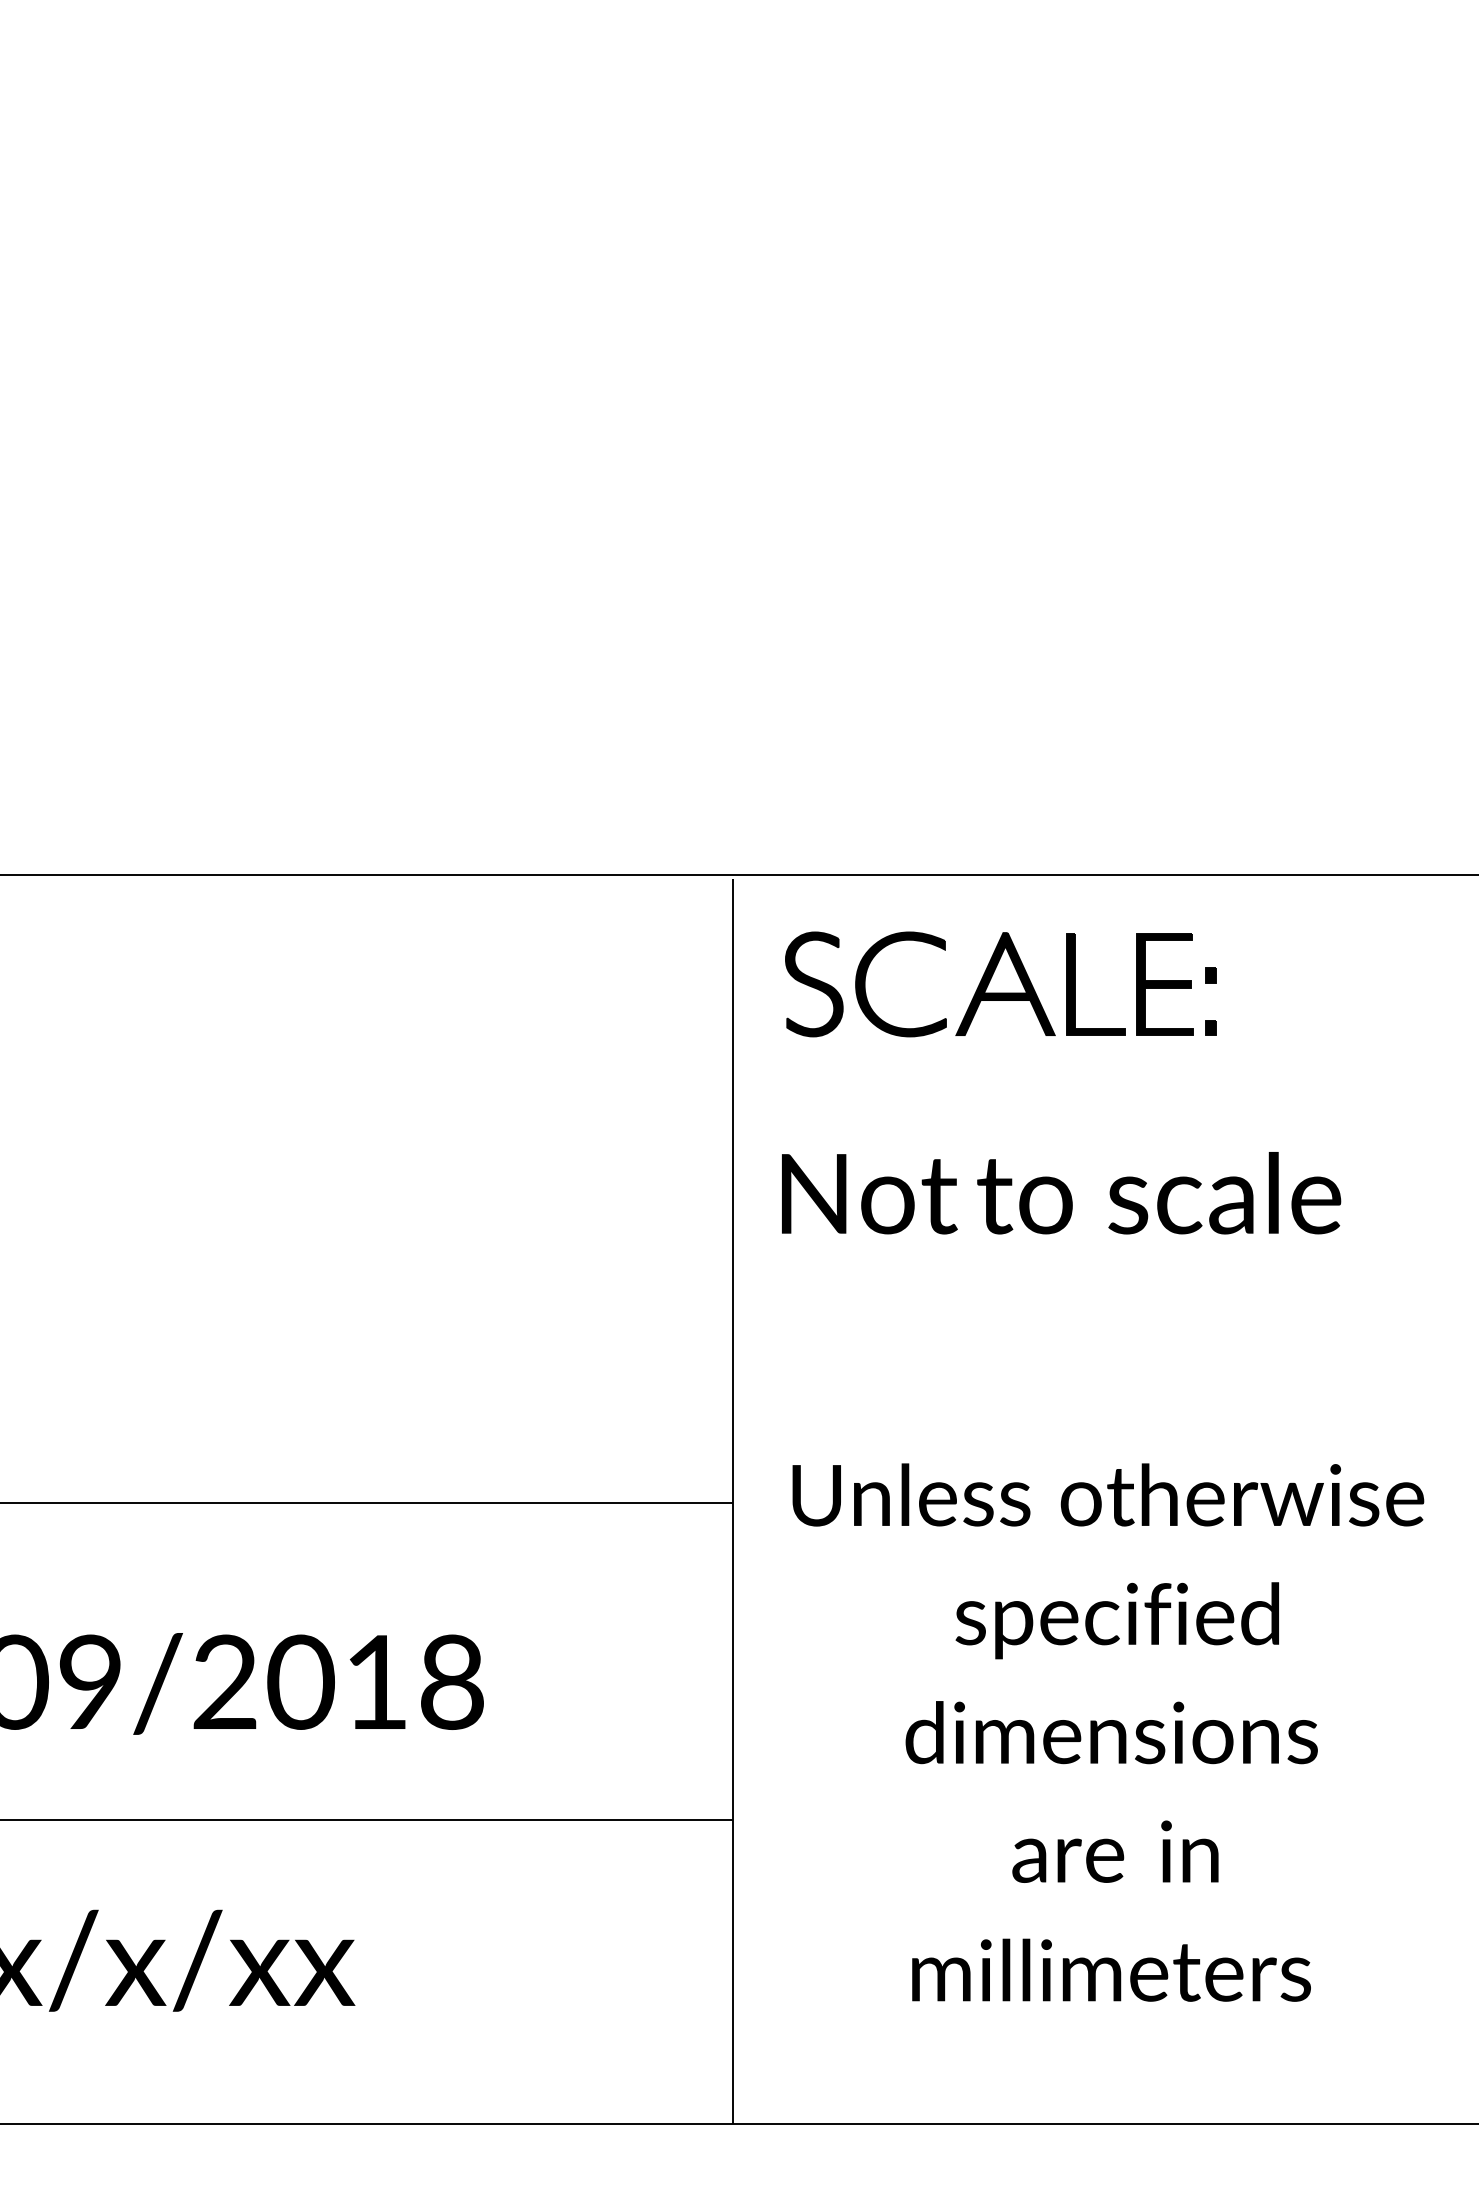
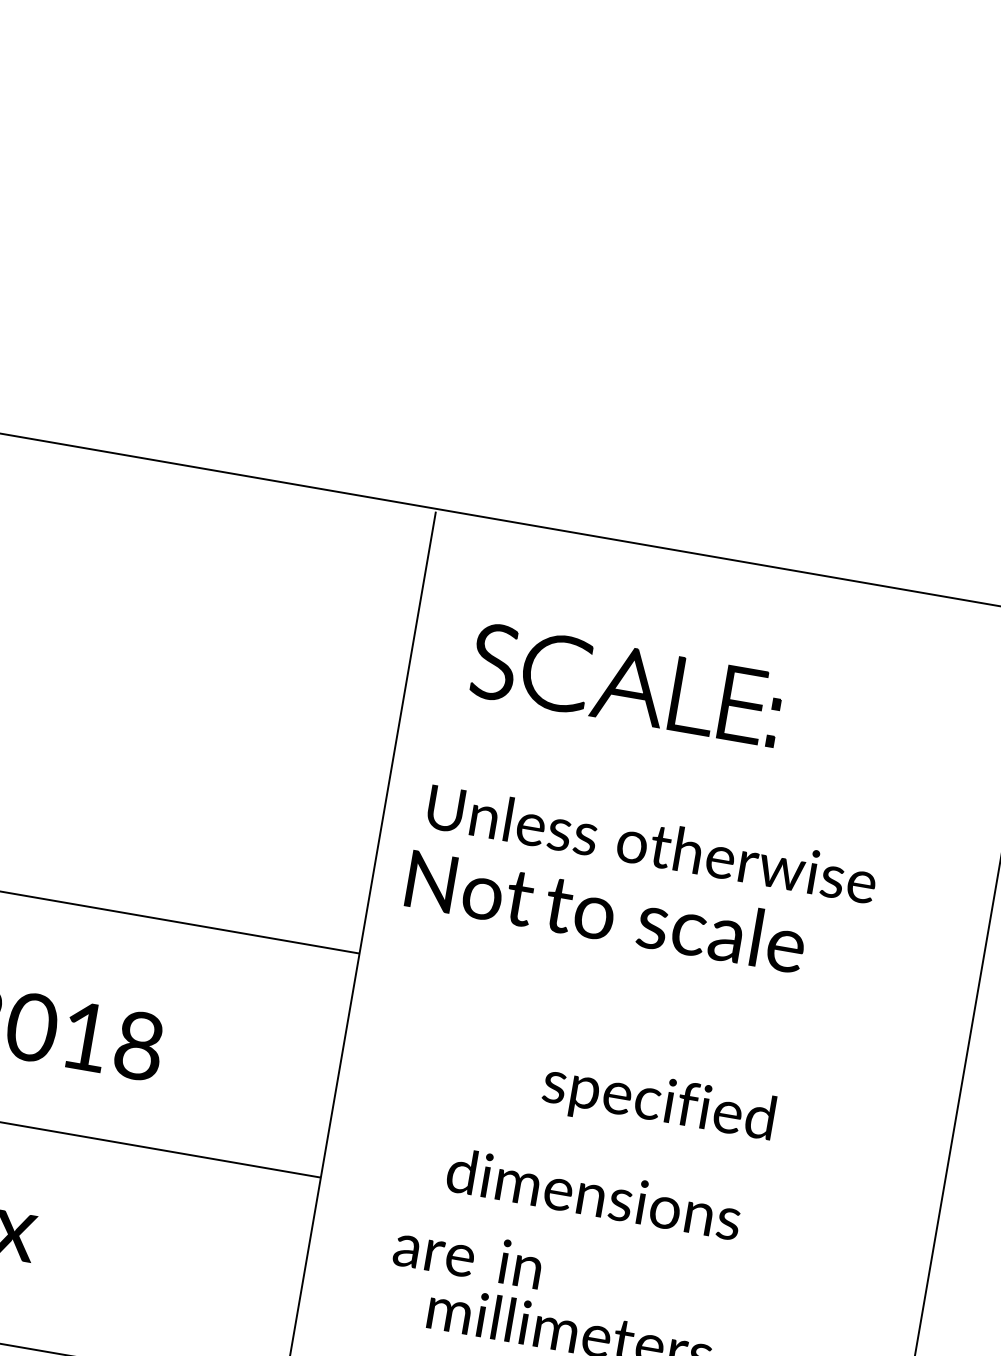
part: (1000, 984) -> (626, 684), moved
text: (1061, 1193) -> (606, 911), moved
text: (1108, 1494) -> (652, 843), moved
text: (1116, 1620) -> (657, 1103), moved
text: (1111, 1732) -> (594, 1193), moved
text: (1115, 1851) -> (468, 1255), moved

